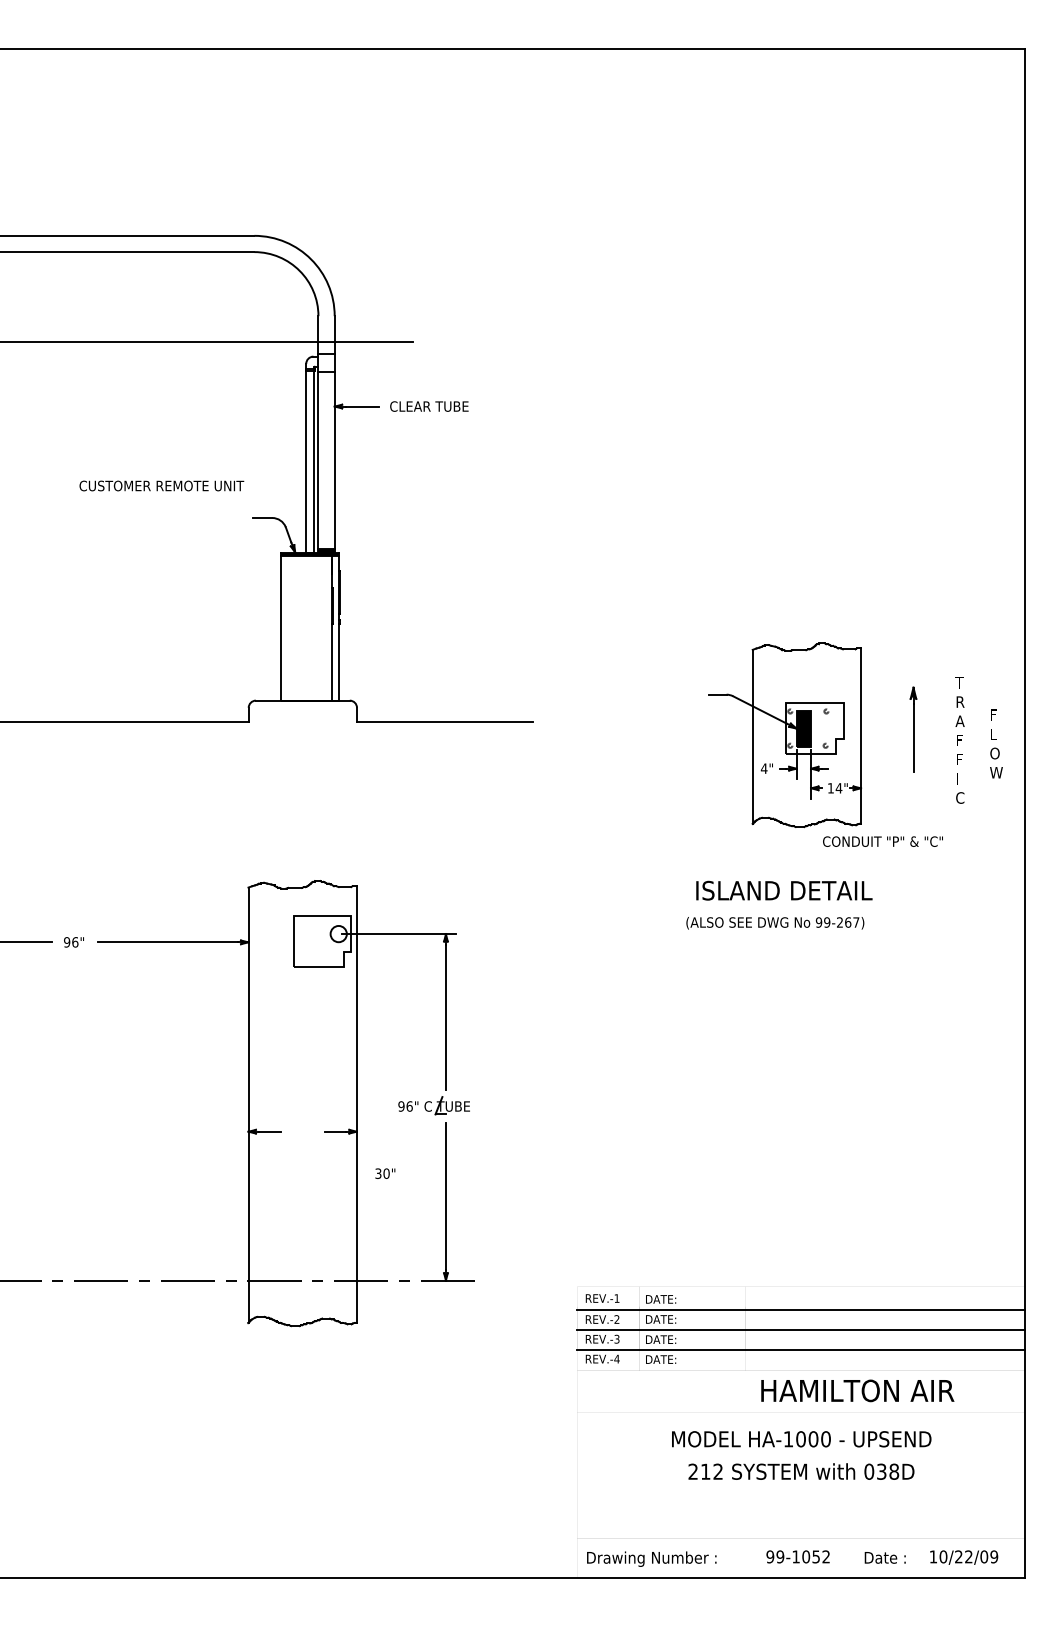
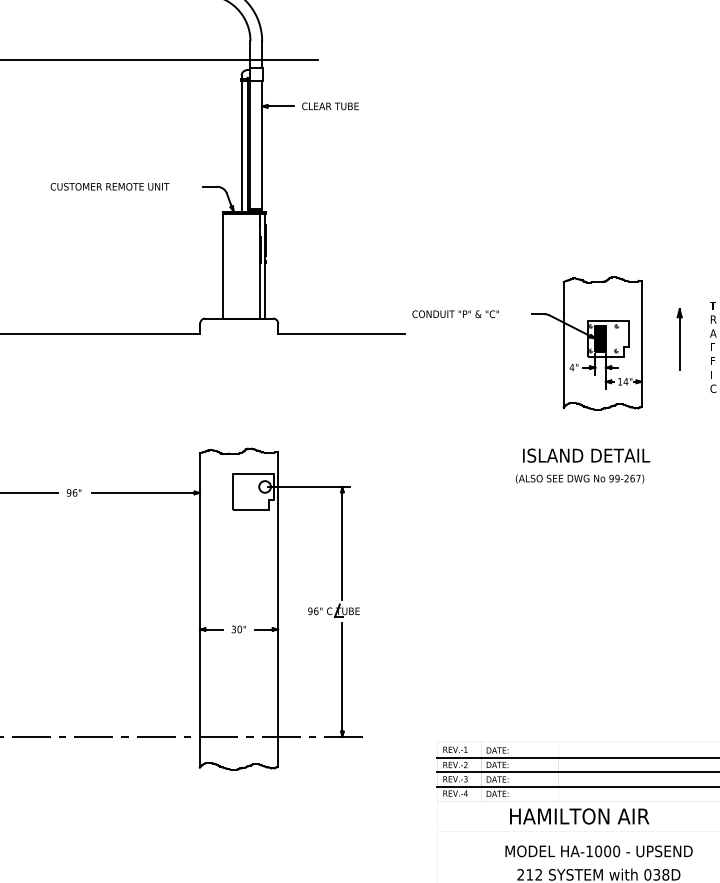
text: (161, 485) -> (109, 186), moved
text: (882, 841) -> (455, 314), moved
text: (385, 1173) -> (238, 629), moved
text: (857, 1390) -> (579, 816), moved

